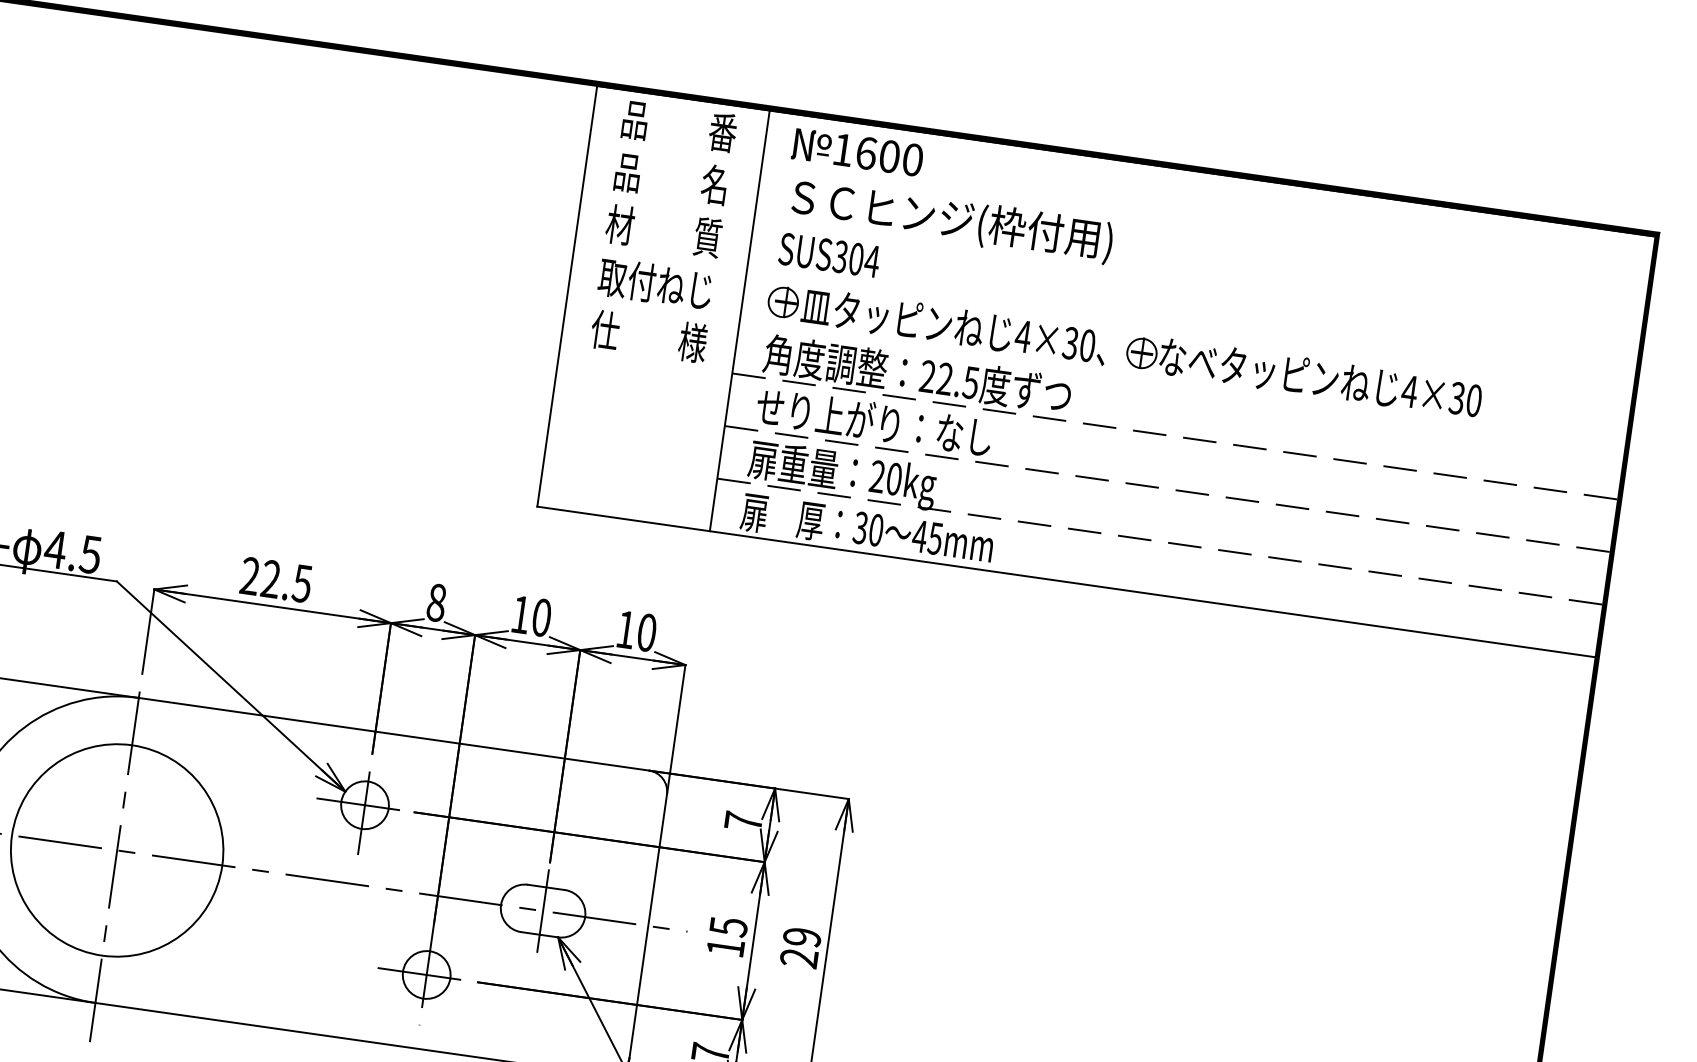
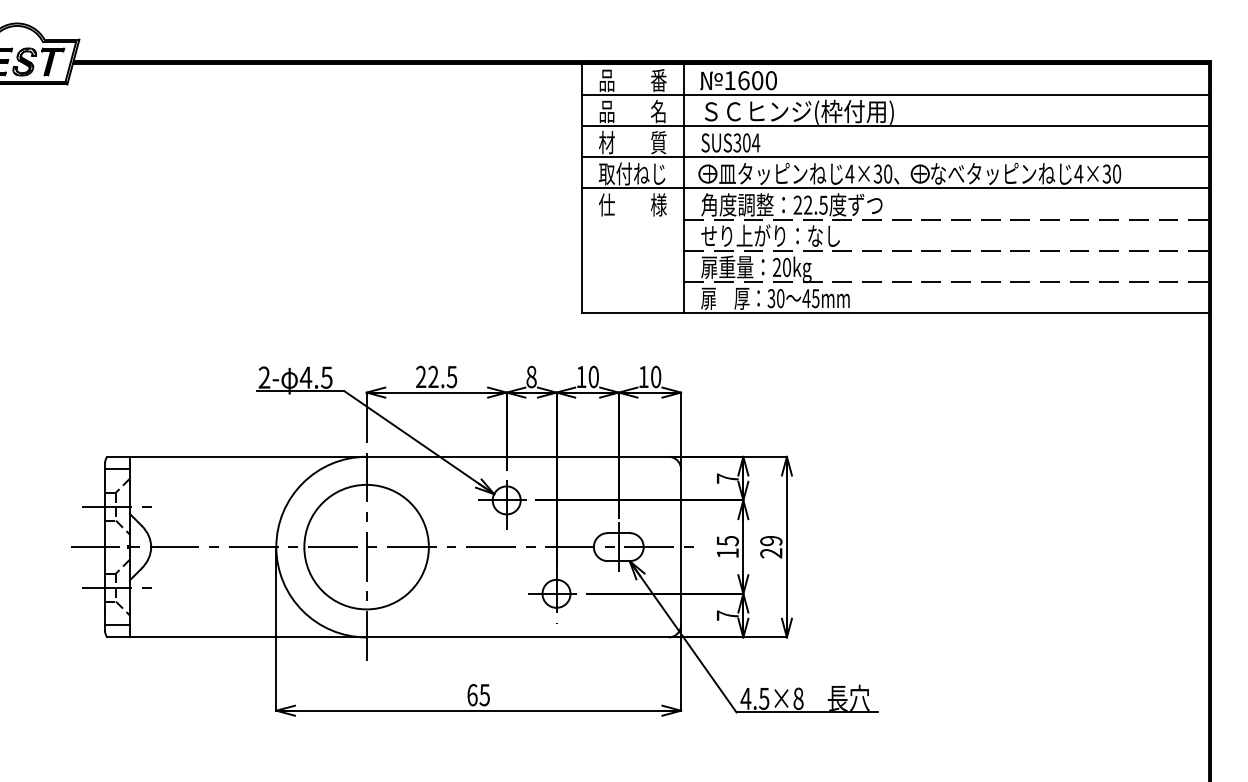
line: (1119, 213) -> (895, 94), added
line: (1111, 267) -> (895, 126), added
line: (1104, 319) -> (895, 157), added
line: (1096, 371) -> (895, 188), added

